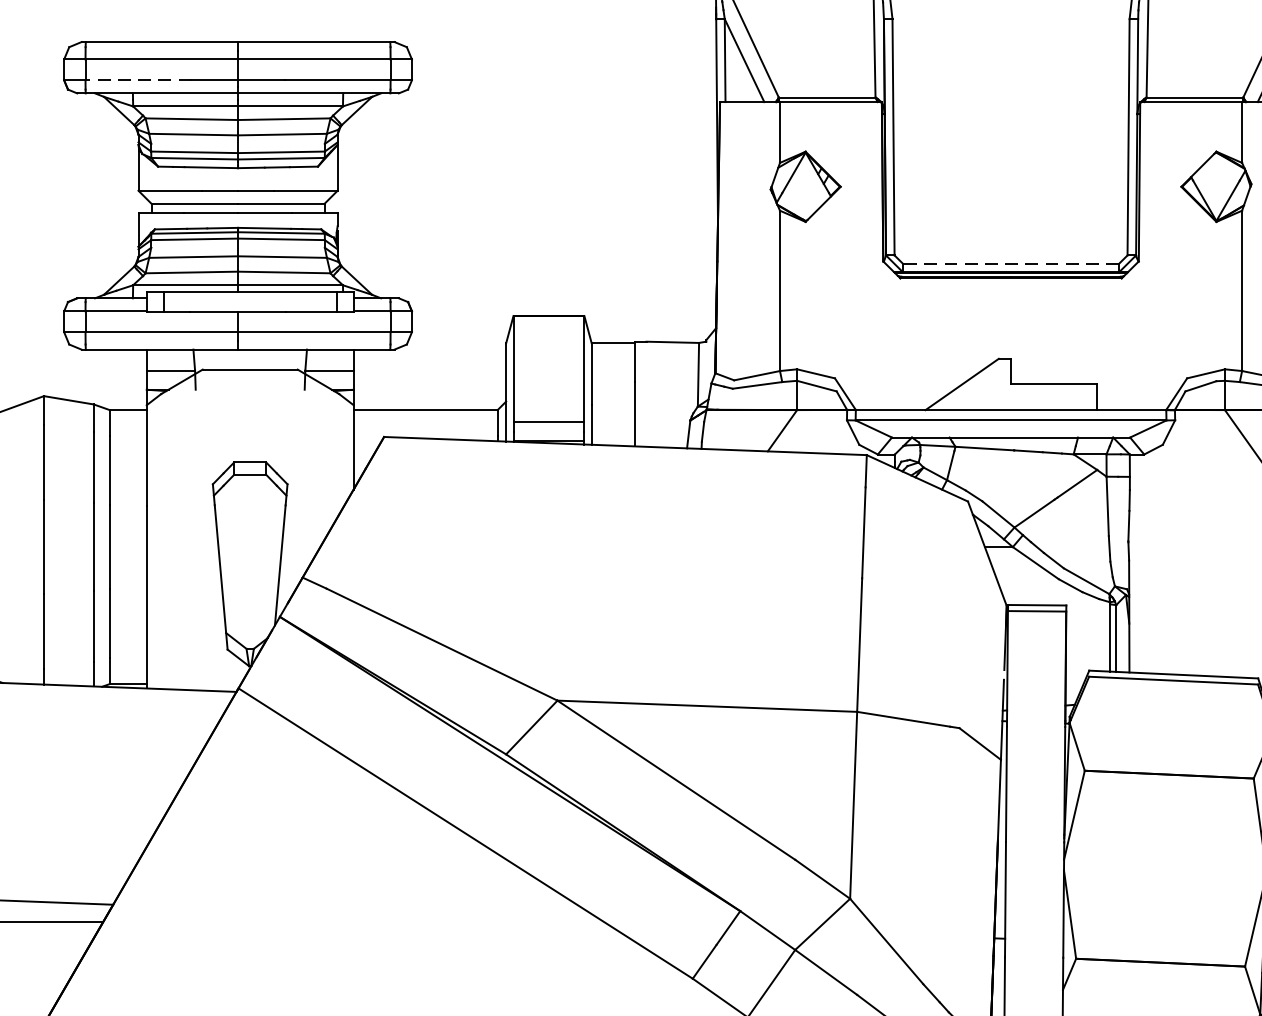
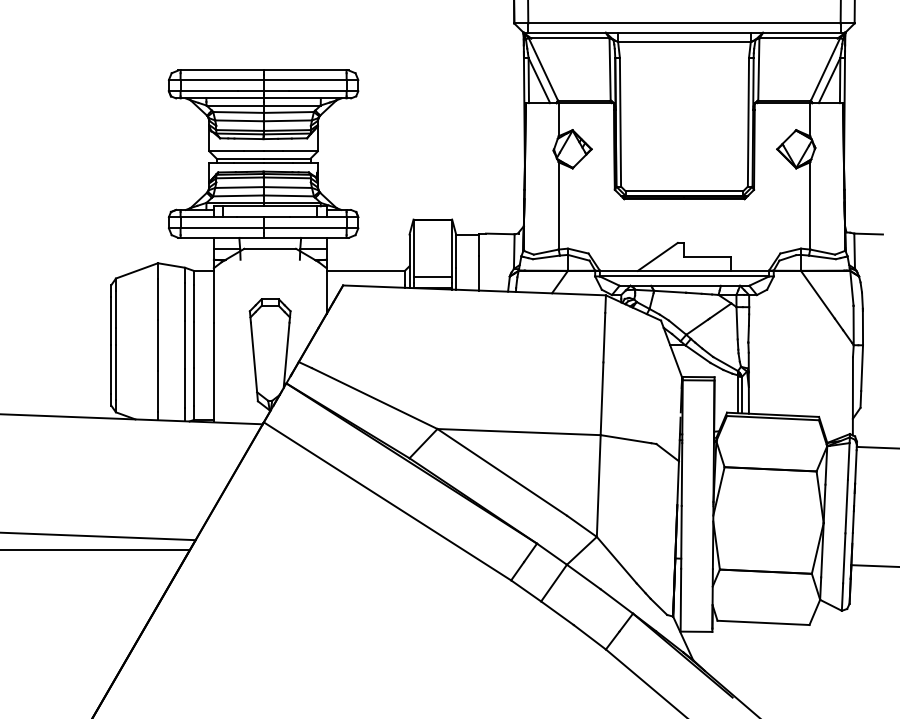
line: (138, 80) -> (209, 91), dashed -> solid
line: (1011, 264) -> (684, 191), dashed -> solid

